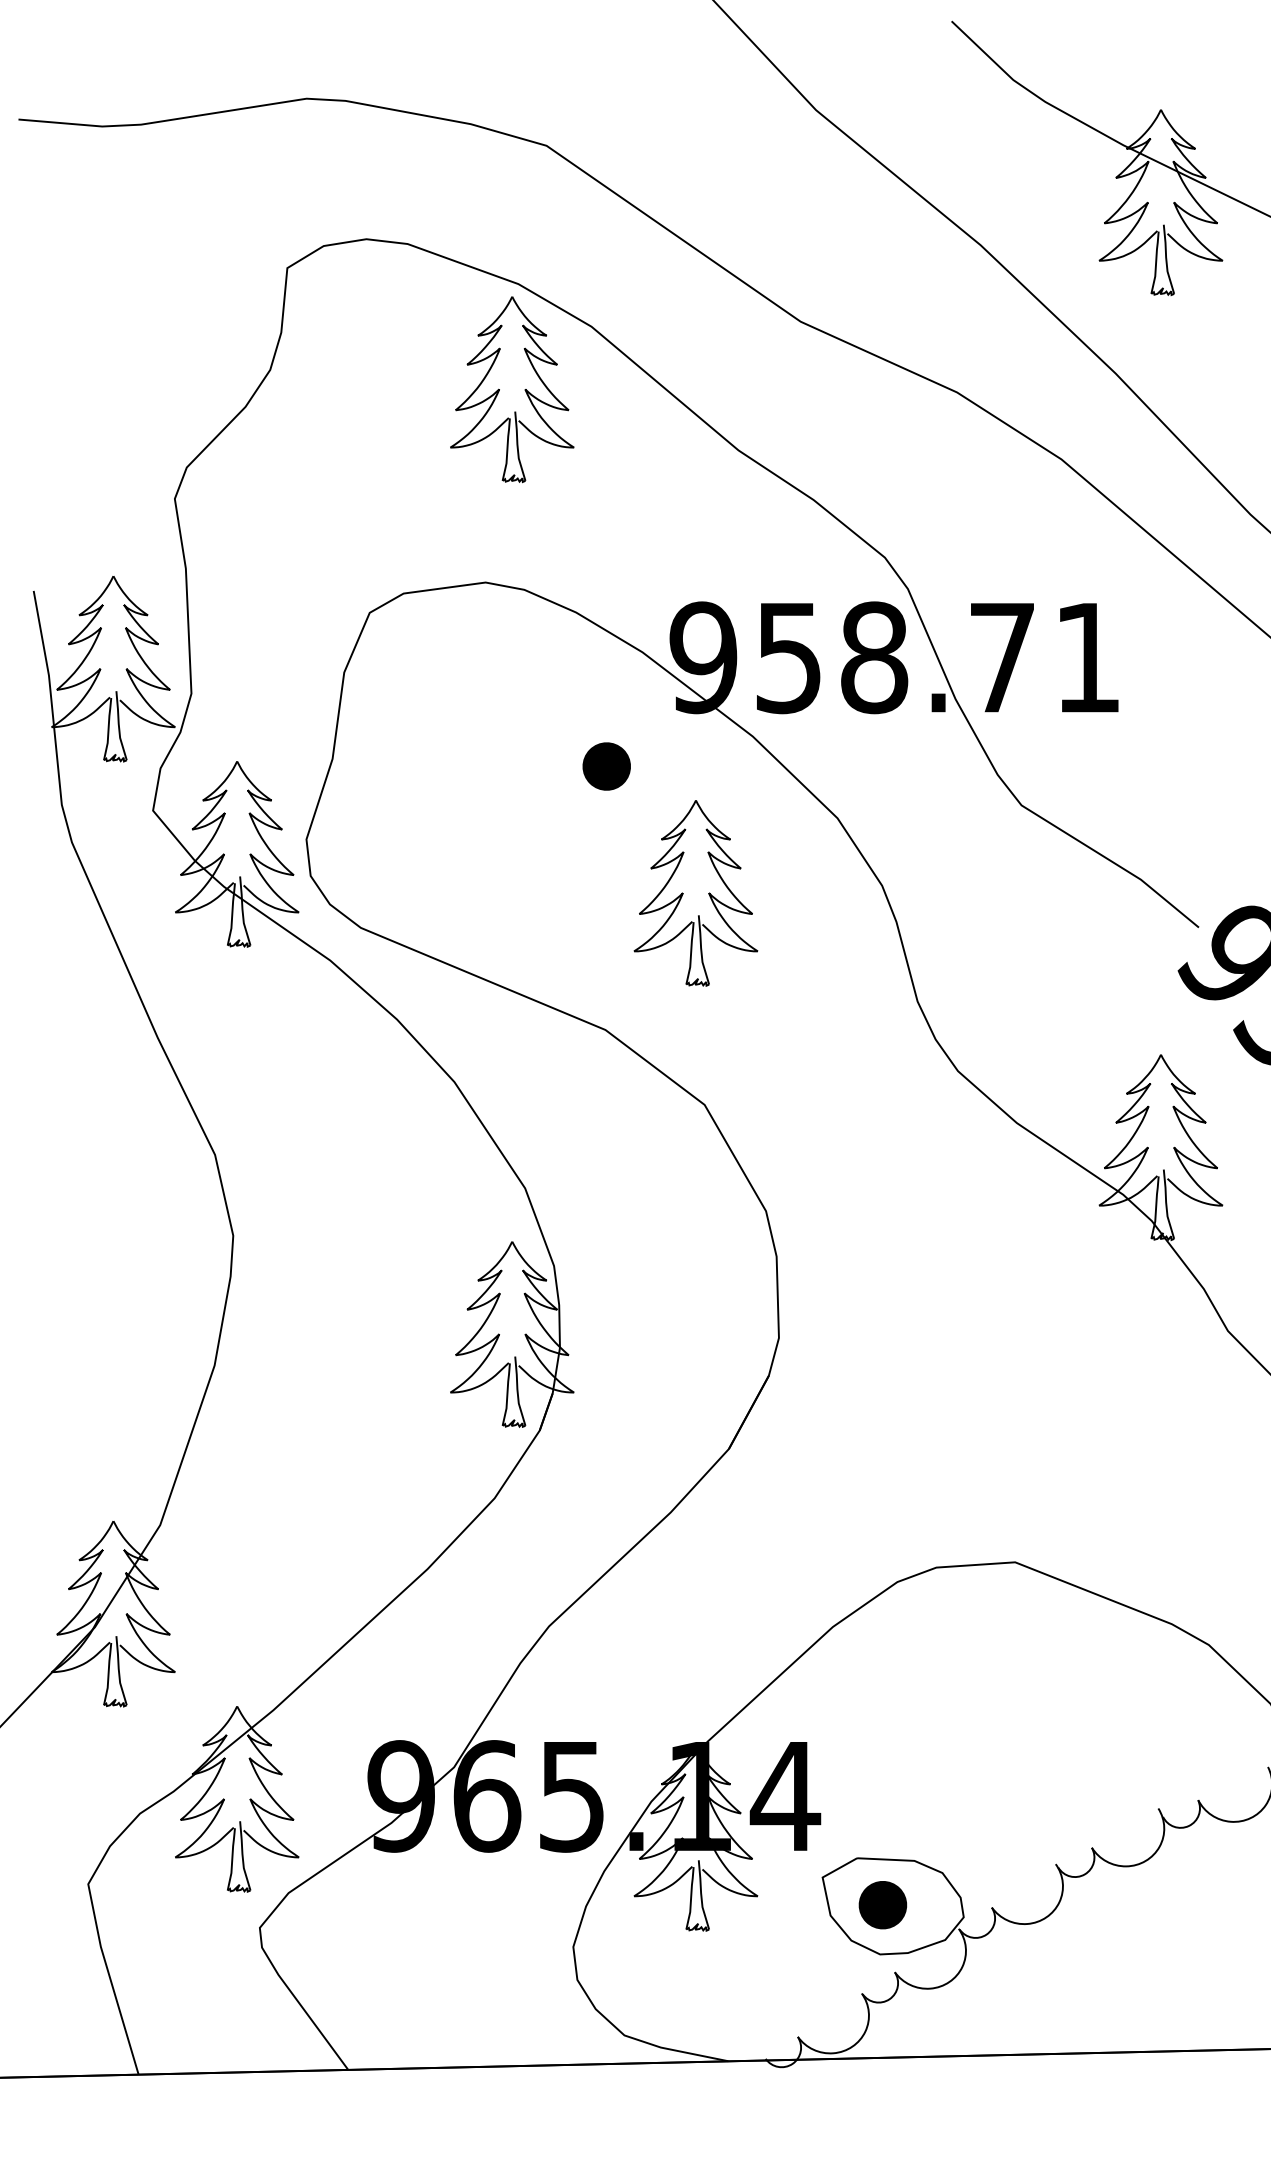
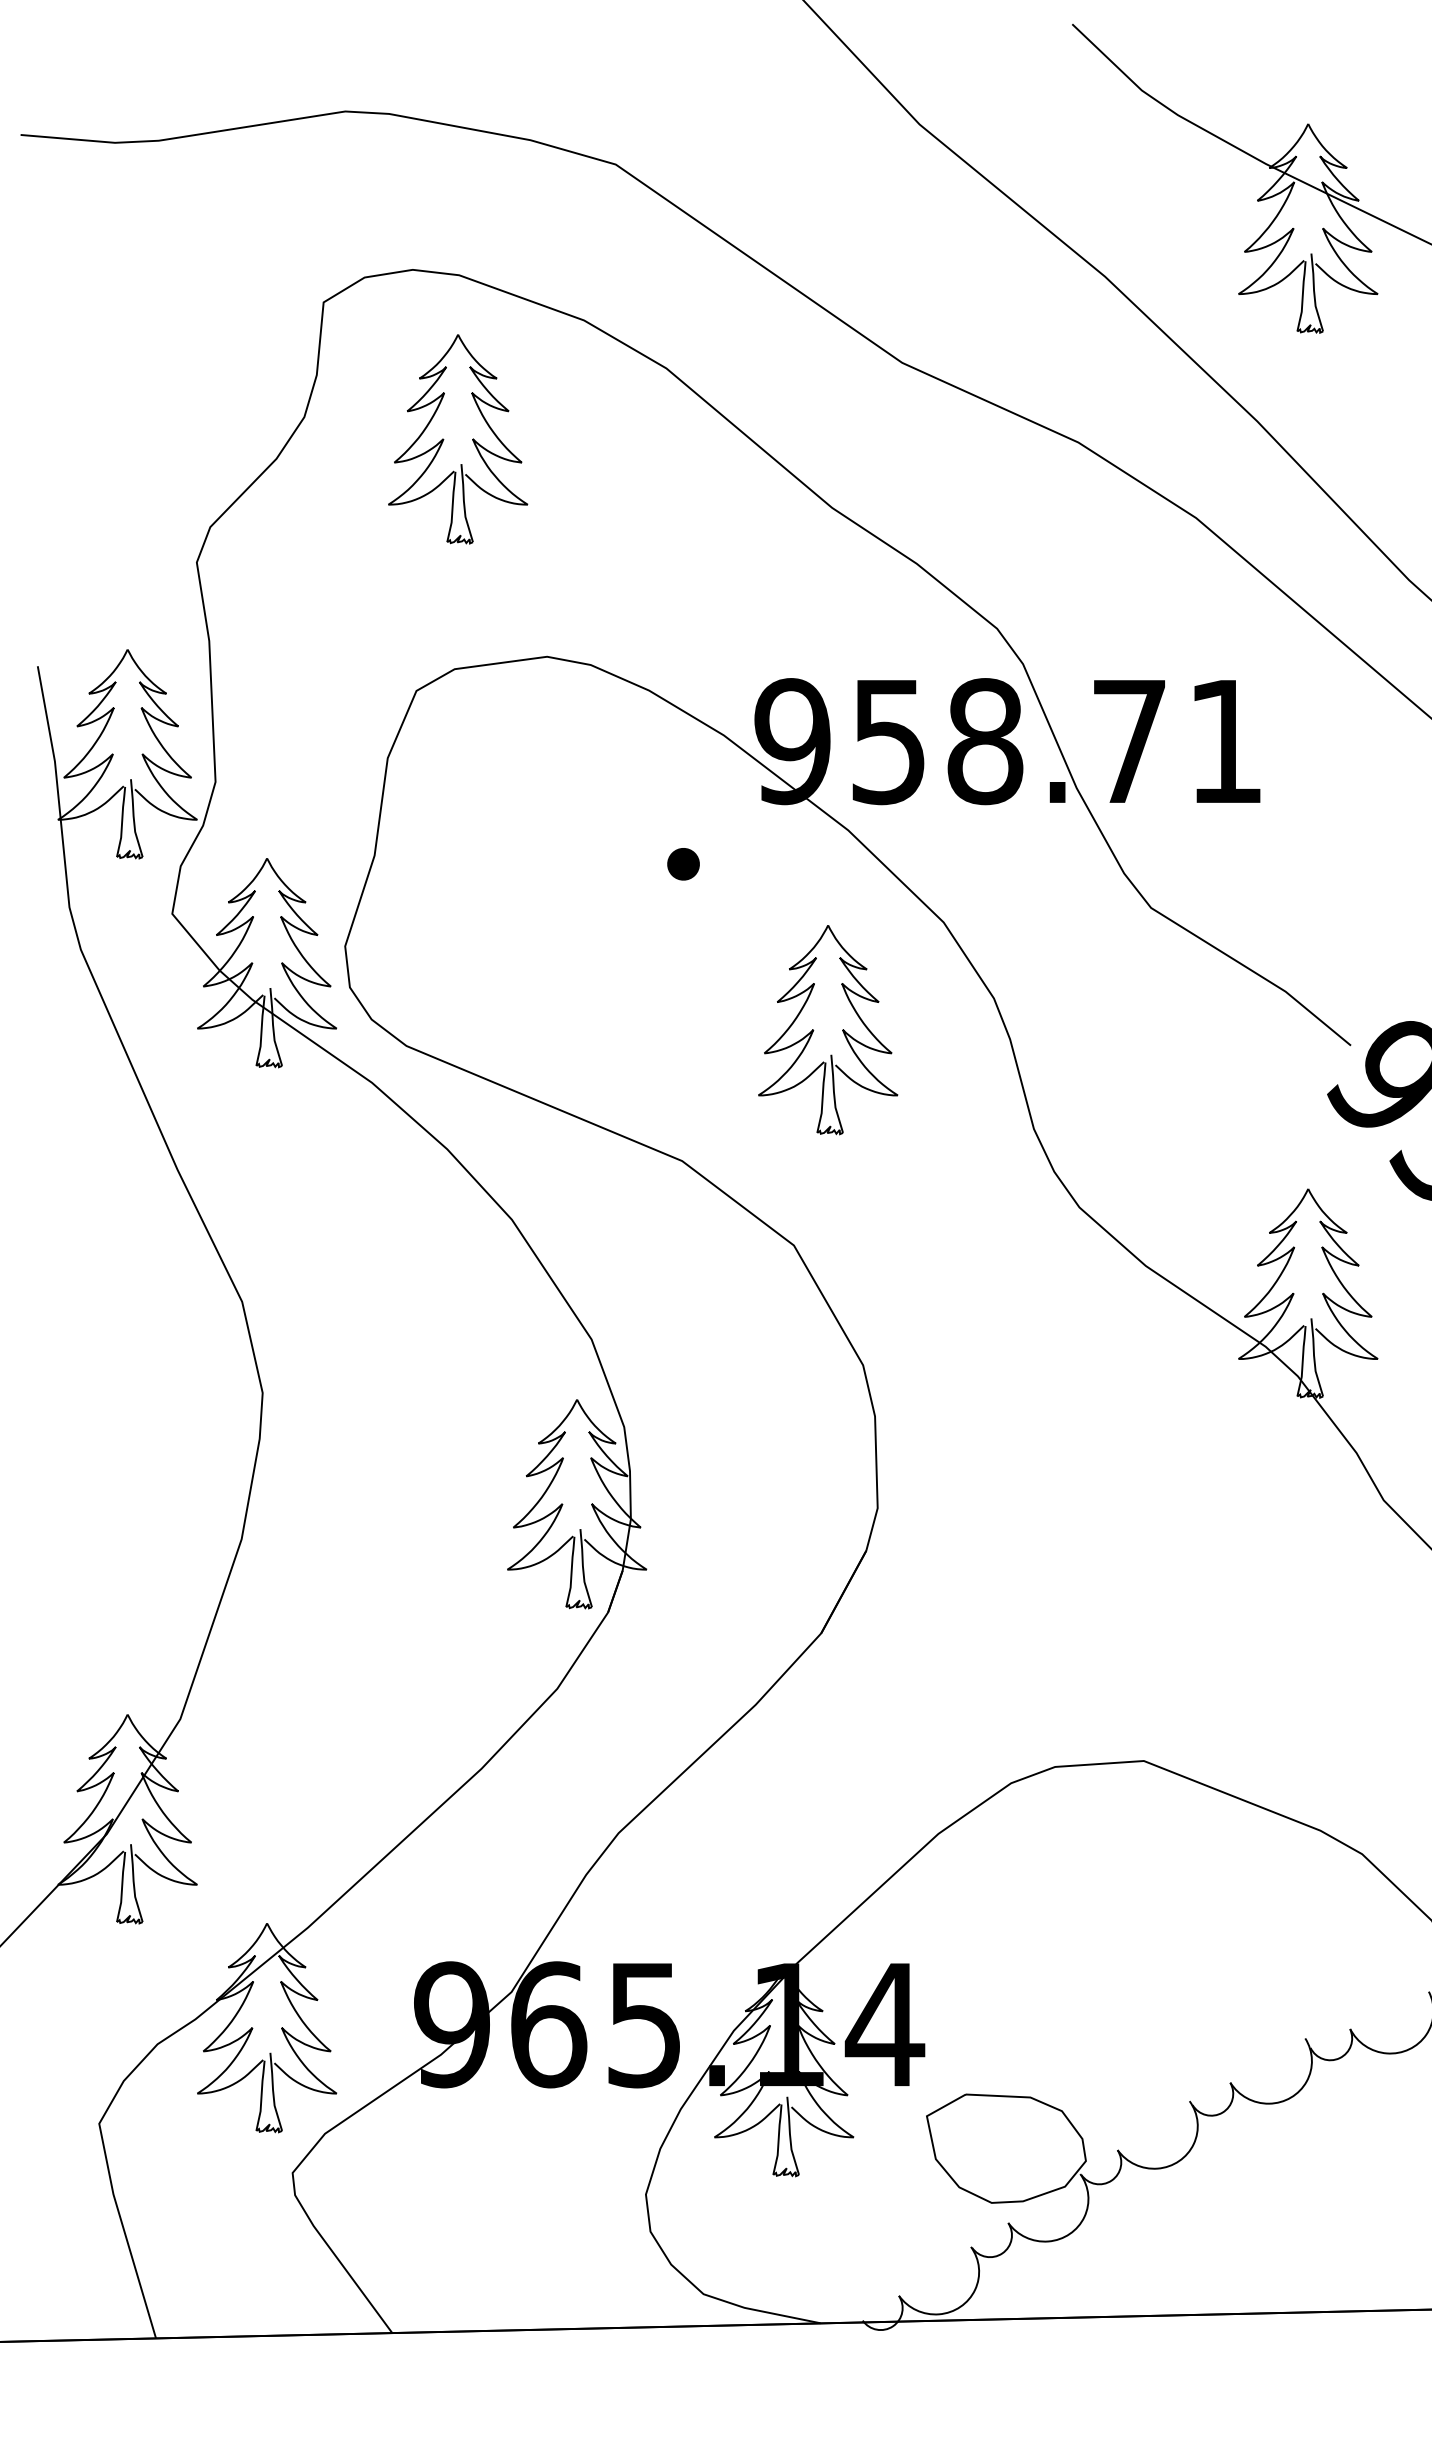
part: (500, 389) -> (444, 439), moved
part: (606, 766) -> (683, 864), size x0.6
part: (683, 893) -> (814, 1030), moved
part: (882, 1905) -> (994, 2147), removed

